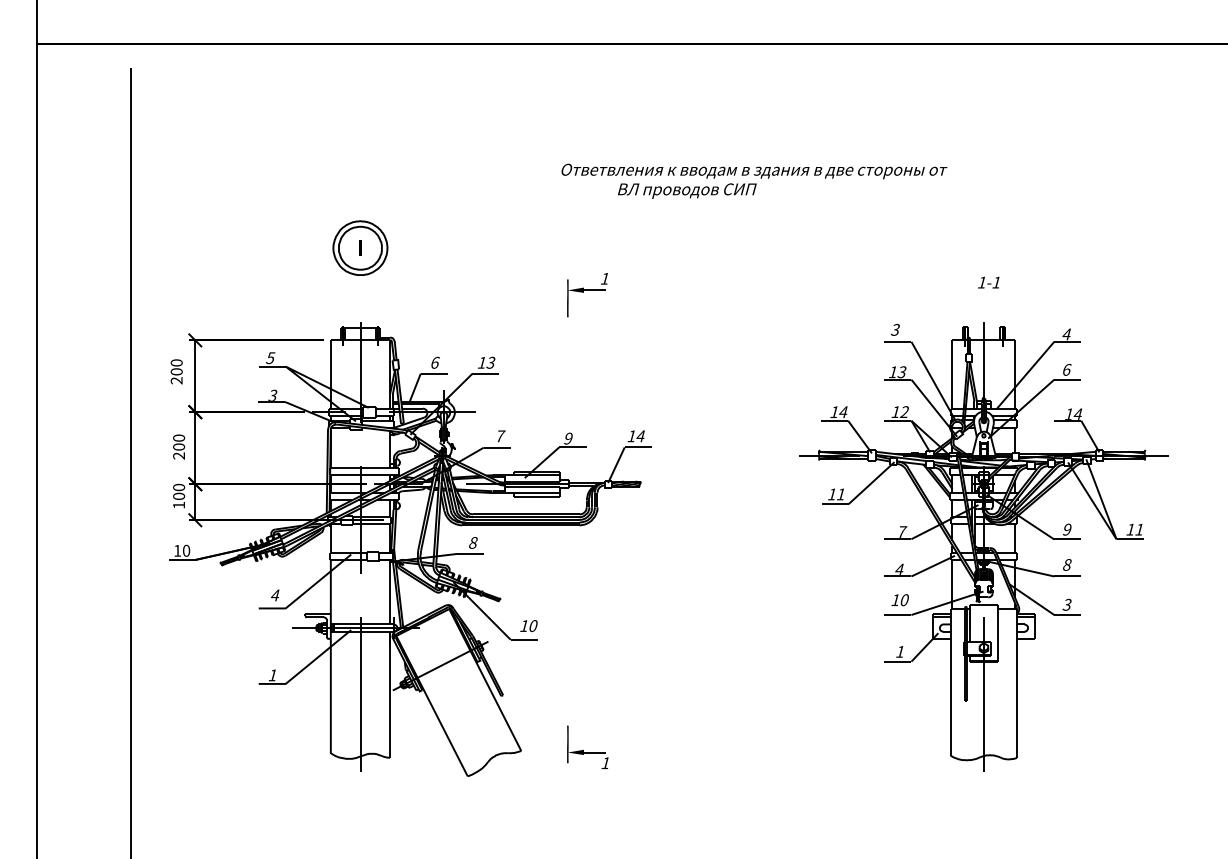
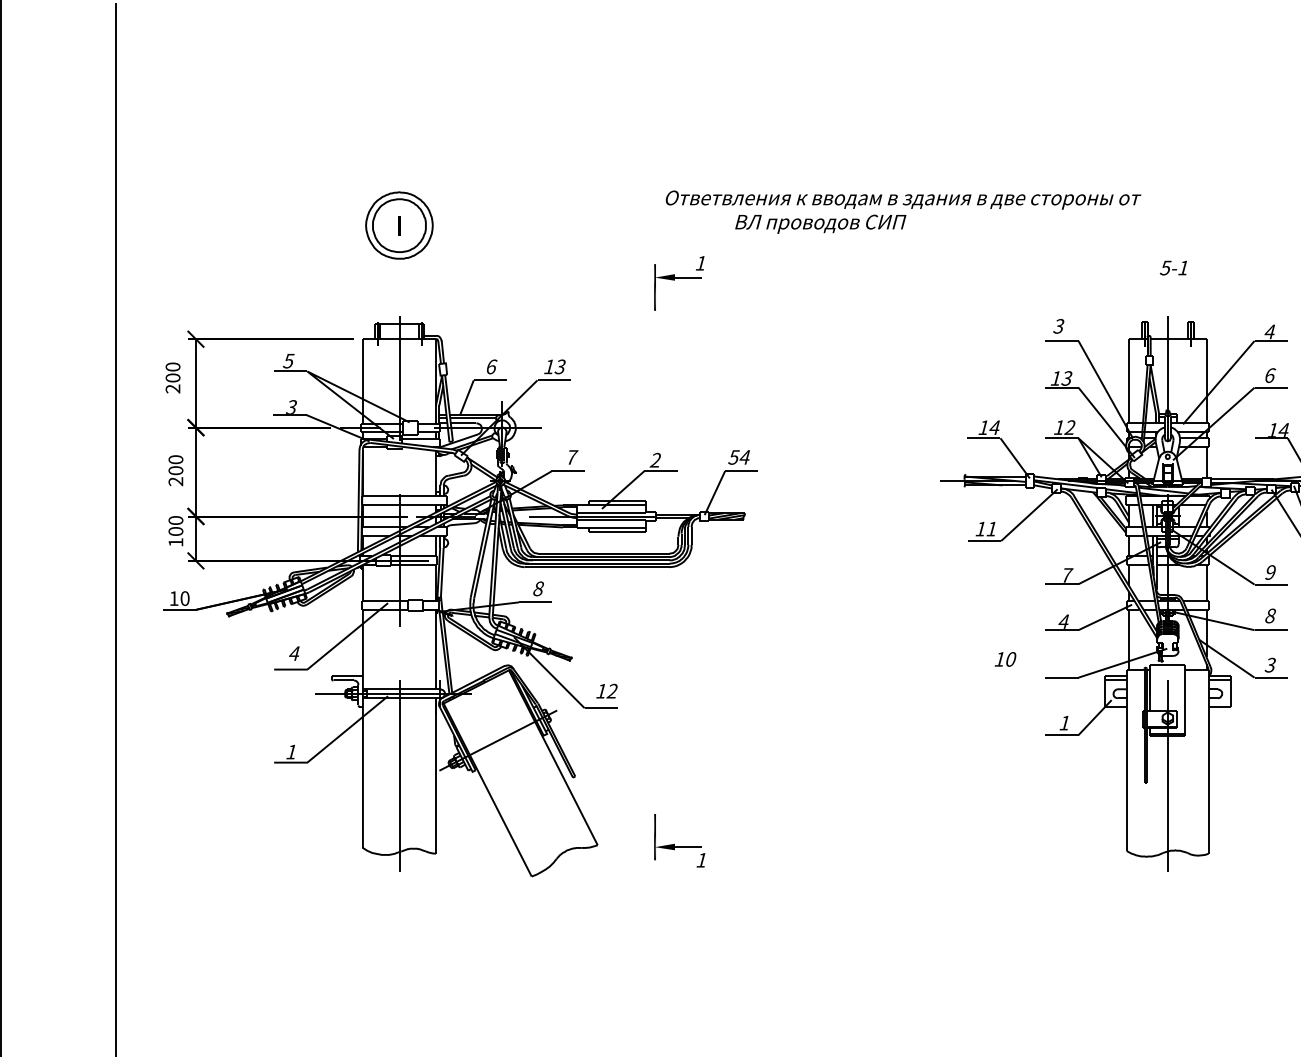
text: (754, 180) -> (903, 211), moved
text: (981, 282) -> (1164, 267), 1-1 -> 5-1
text: (631, 436) -> (733, 457), 14 -> 54
text: (567, 438) -> (654, 460), 9 -> 2
text: (899, 600) -> (1004, 659), moved
text: (532, 626) -> (611, 691), 10 -> 12

